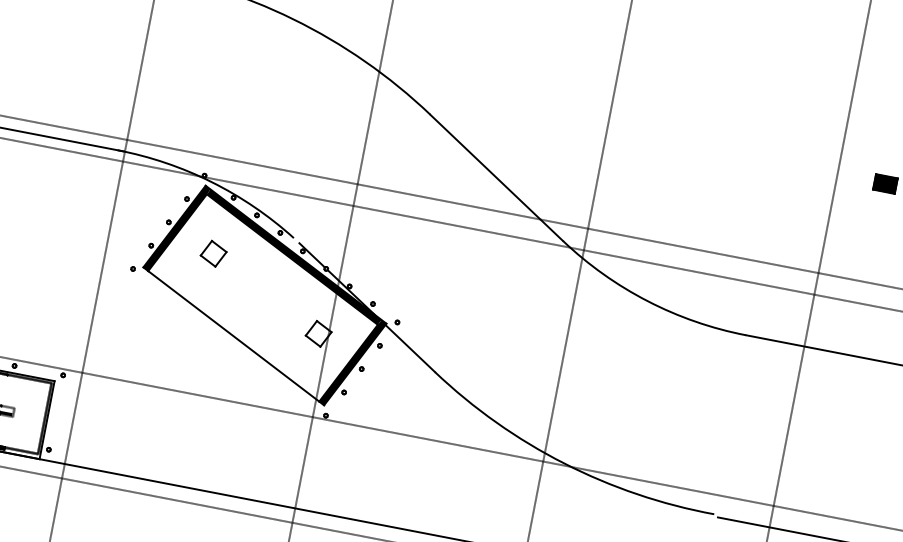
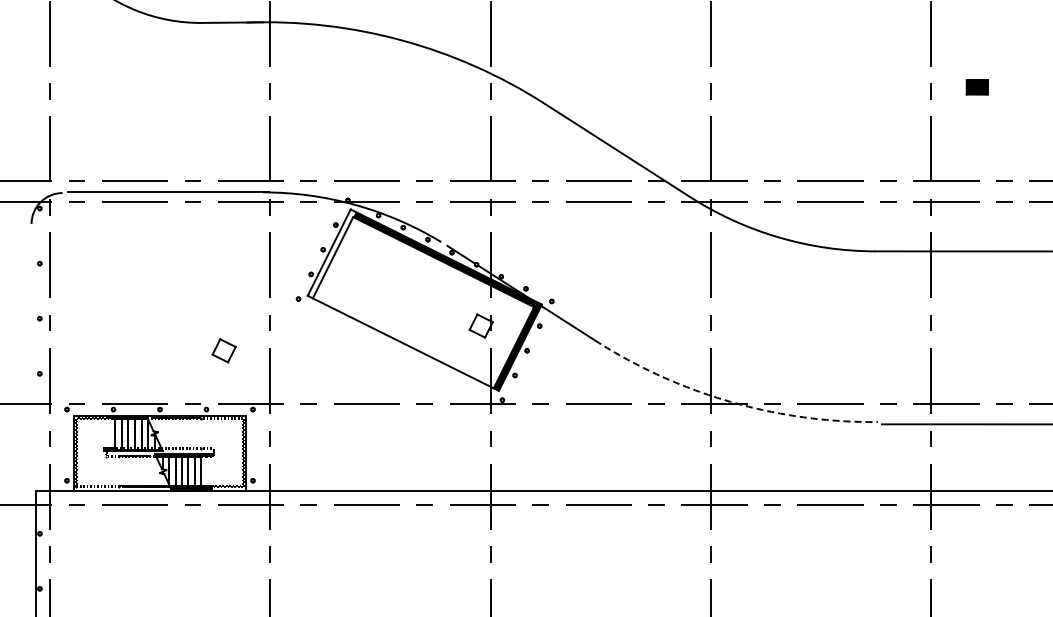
fill: (176, 227) -> (331, 253), removed
part: (213, 253) -> (223, 350), moved
arc: (564, 463) -> (730, 401), solid -> dashed

